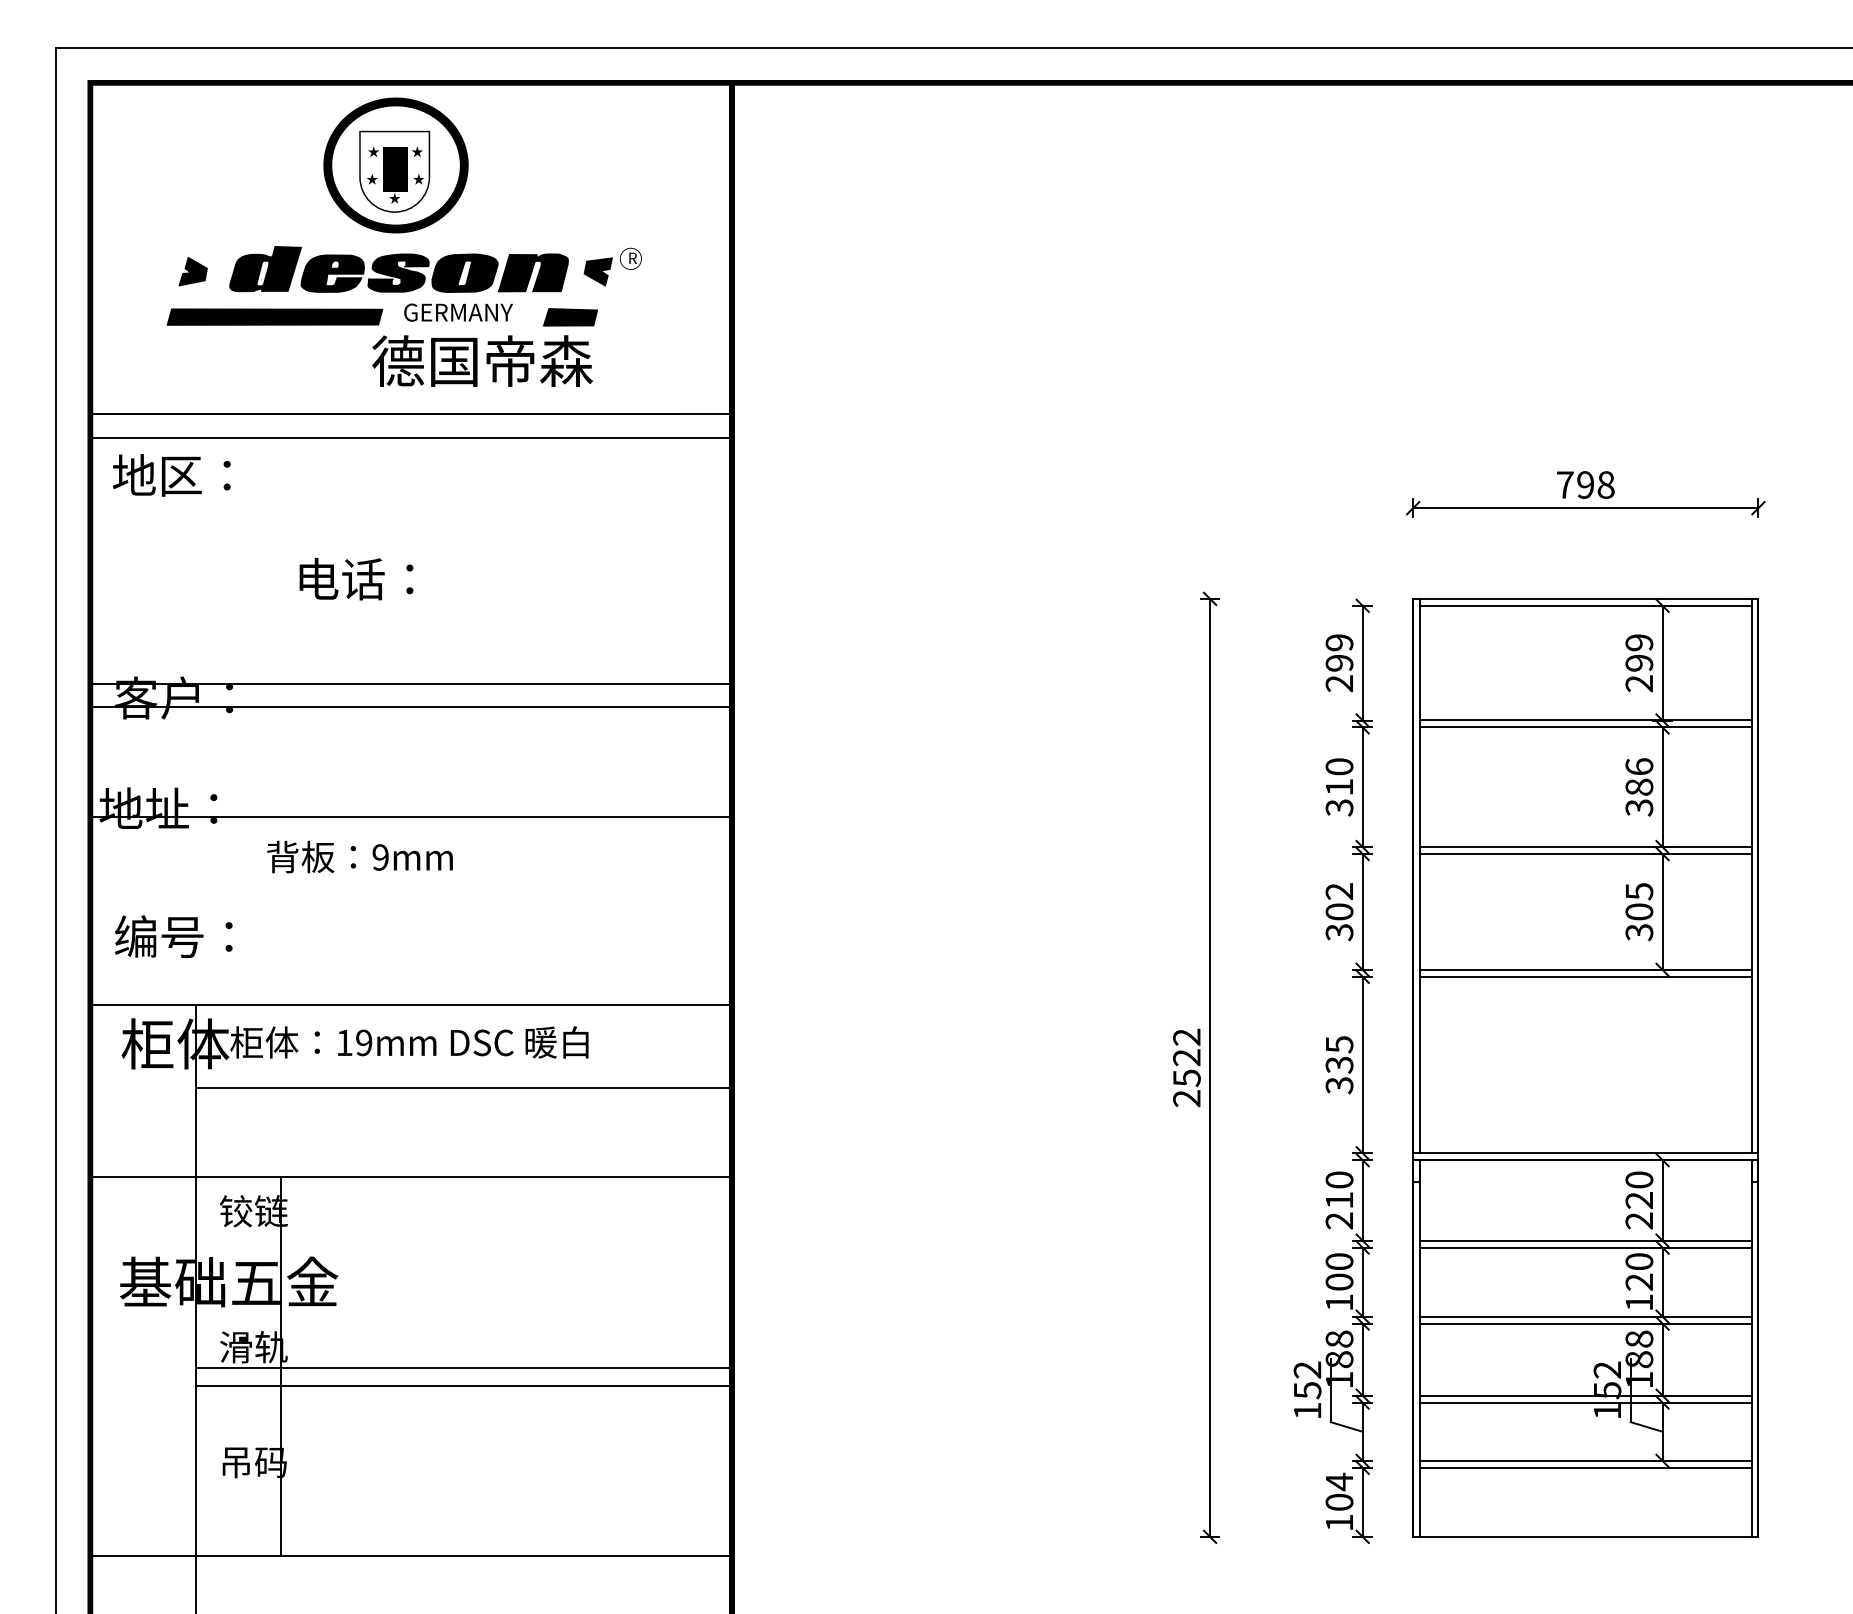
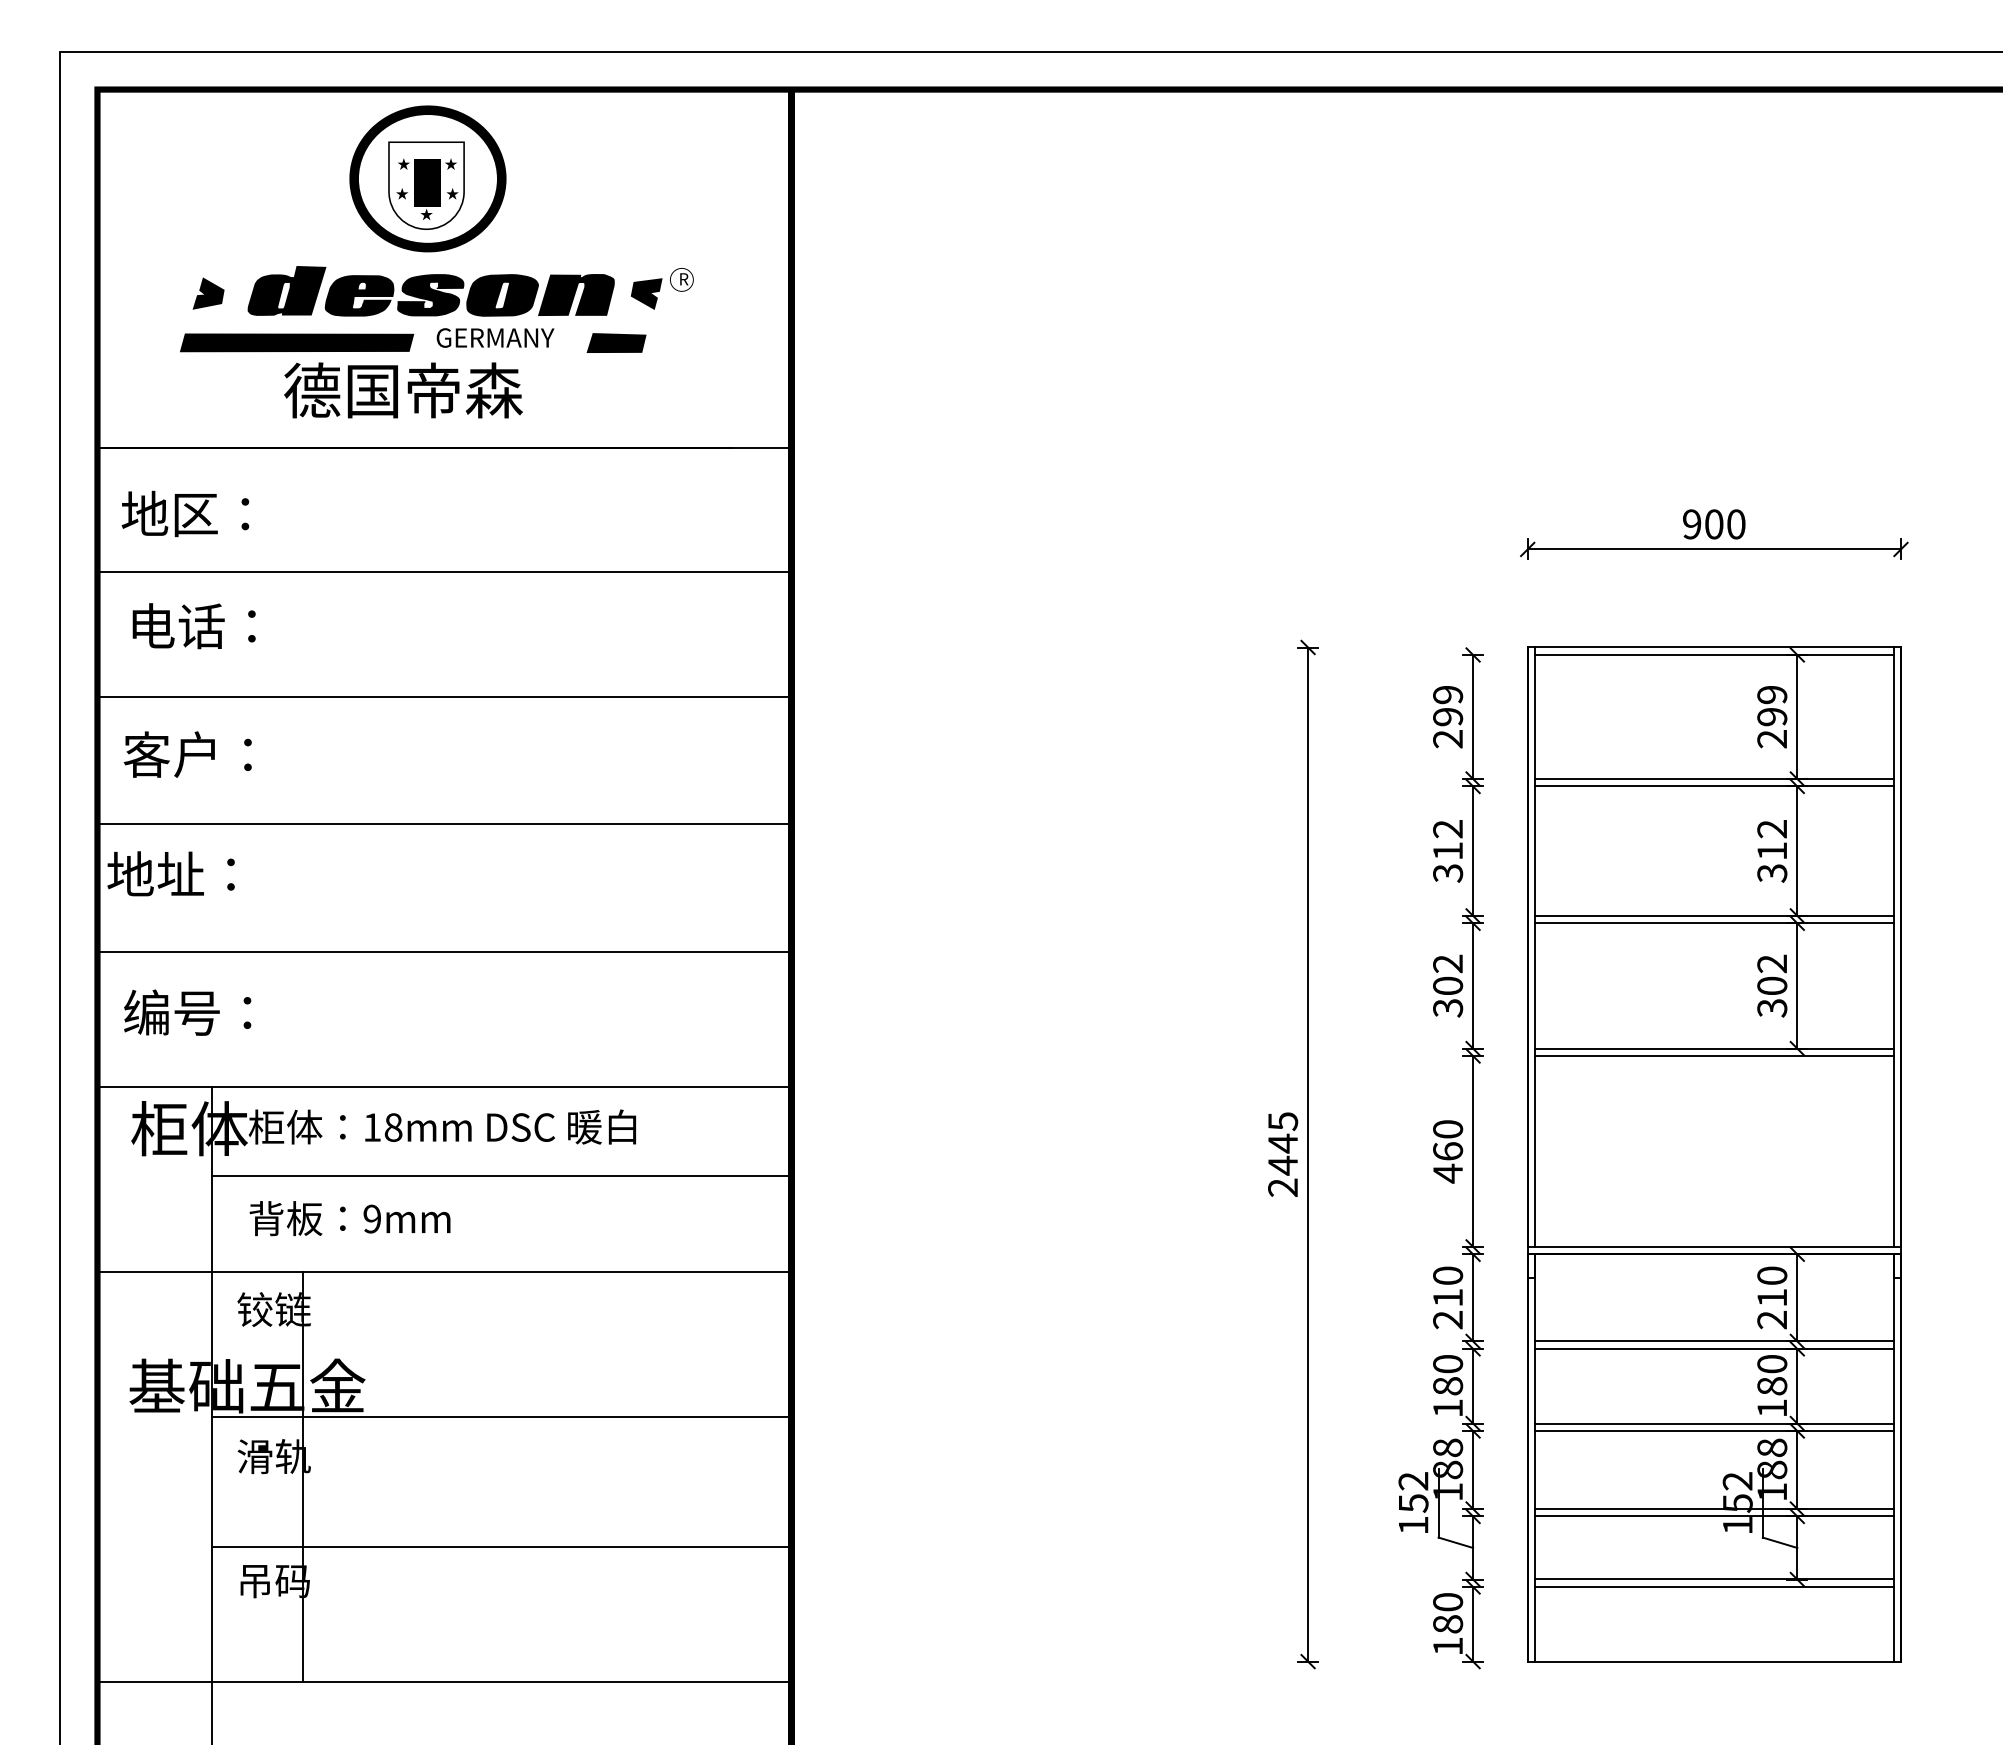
text: (482, 361) -> (403, 390), moved
line: (411, 437) -> (444, 572), moved
text: (1585, 485) -> (1714, 524), 798 -> 900
text: (355, 579) -> (193, 626), moved
line: (411, 683) -> (444, 824), moved
line: (413, 707) -> (446, 696), moved
text: (1339, 767) -> (1448, 829), 310 -> 312
text: (1639, 776) -> (1772, 839), 386 -> 312
line: (411, 817) -> (444, 952), moved
text: (359, 856) -> (349, 1218), moved
text: (1639, 891) -> (1772, 963), 305 -> 302
text: (364, 1042) -> (393, 1127), 19mm -> 18mm
text: (1187, 1057) -> (1283, 1143), 2522 -> 2445
text: (1339, 1065) -> (1448, 1151), 335 -> 460
text: (1638, 1200) -> (1771, 1297), 220 -> 210
text: (1339, 1282) -> (1447, 1386), 100 -> 180
text: (1639, 1282) -> (1772, 1386), 120 -> 180
line: (464, 1368) -> (501, 1547), moved
line: (464, 1385) -> (501, 1417), moved
text: (1339, 1491) -> (1448, 1612), 104 -> 180

